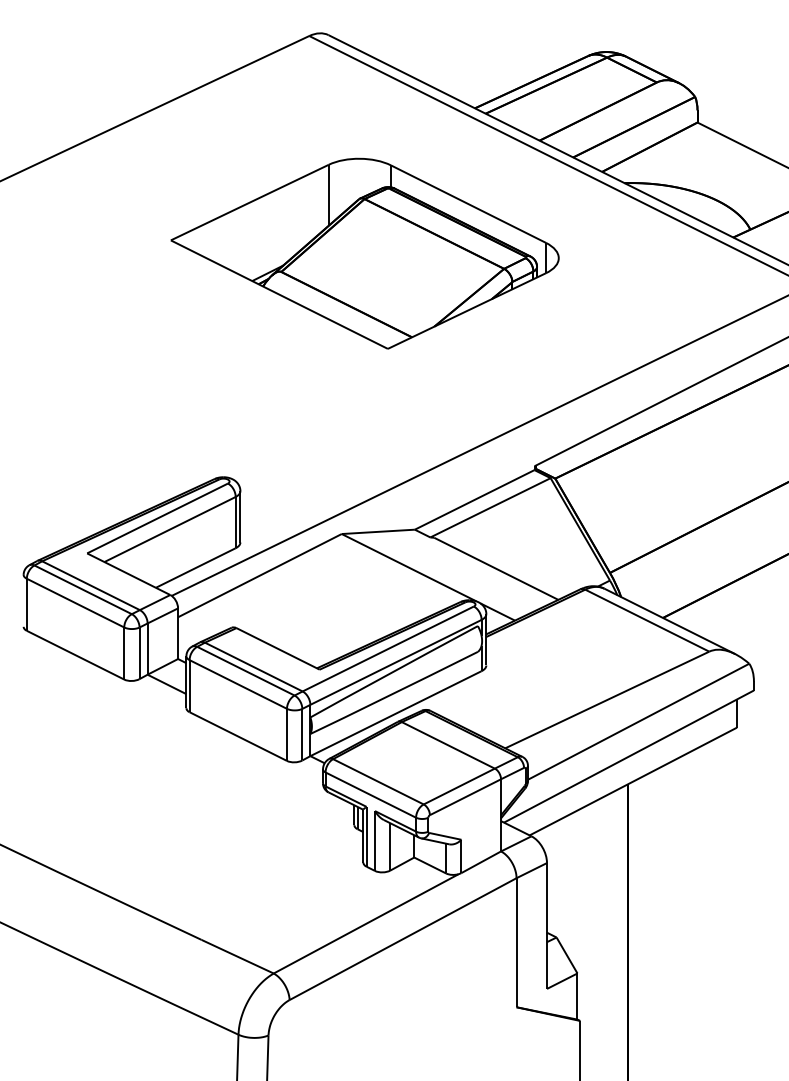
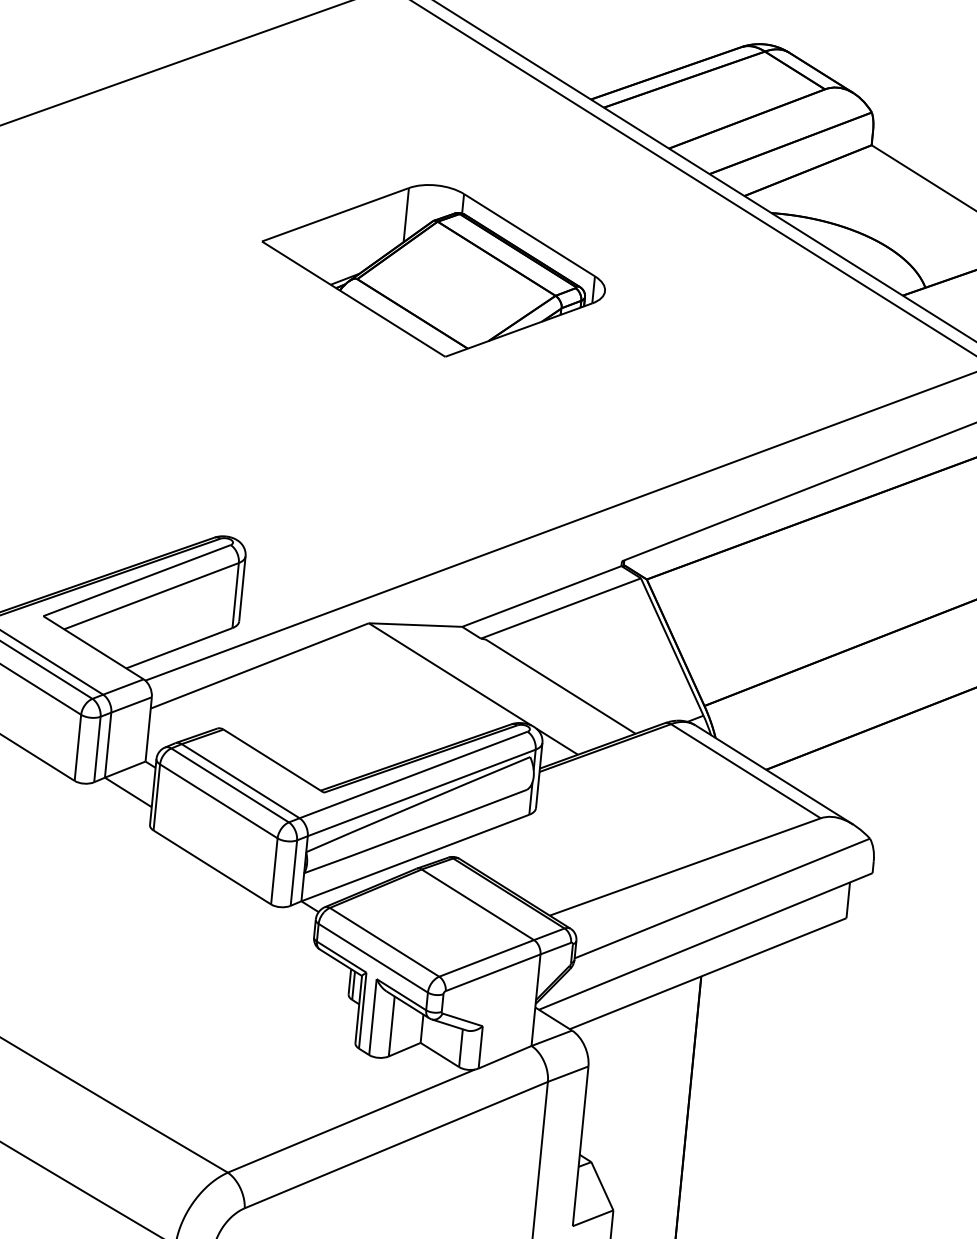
part: (364, 253) -> (432, 270), size x0.7

